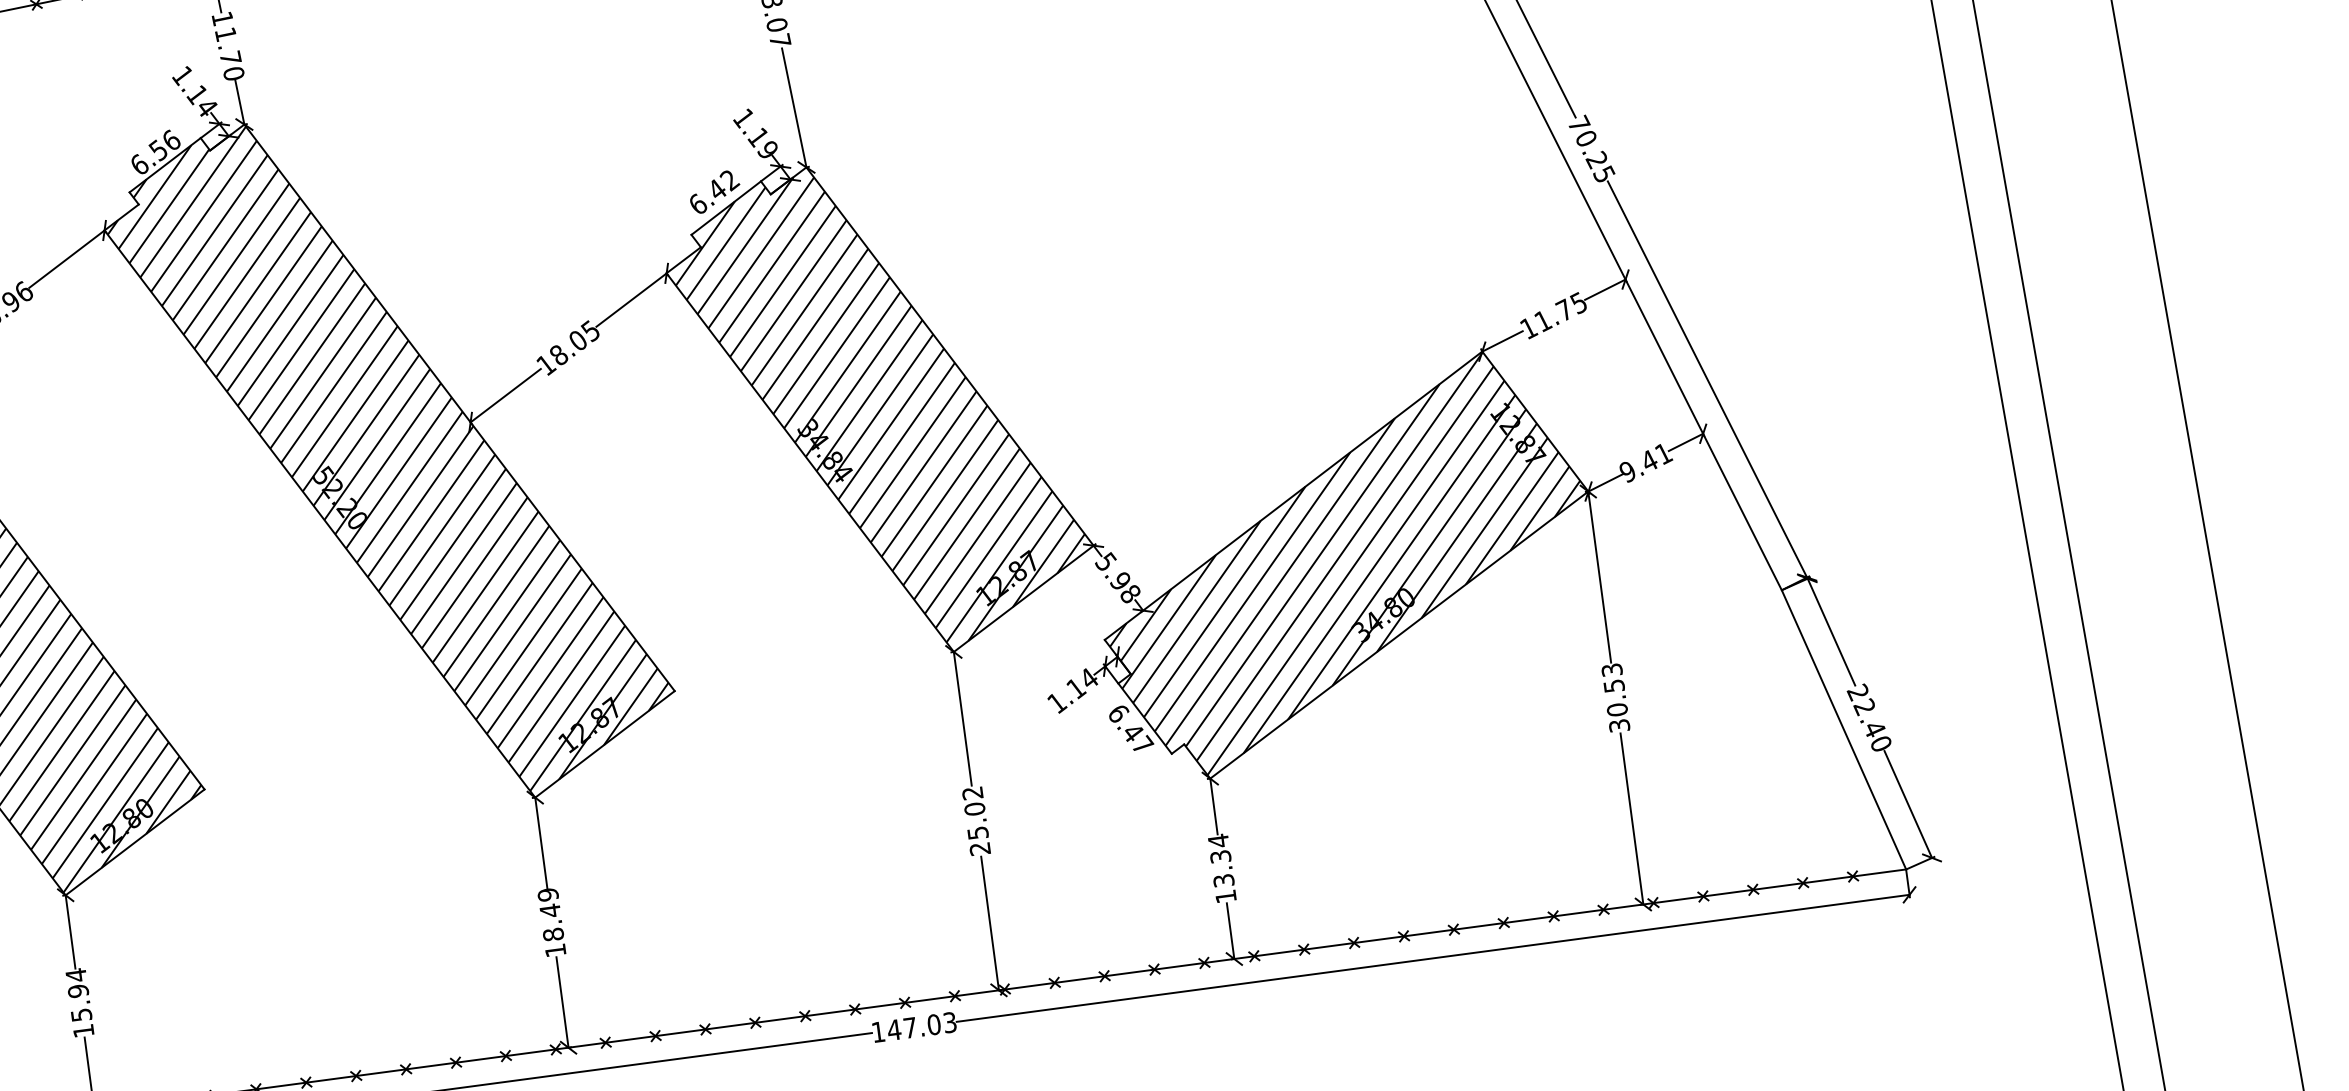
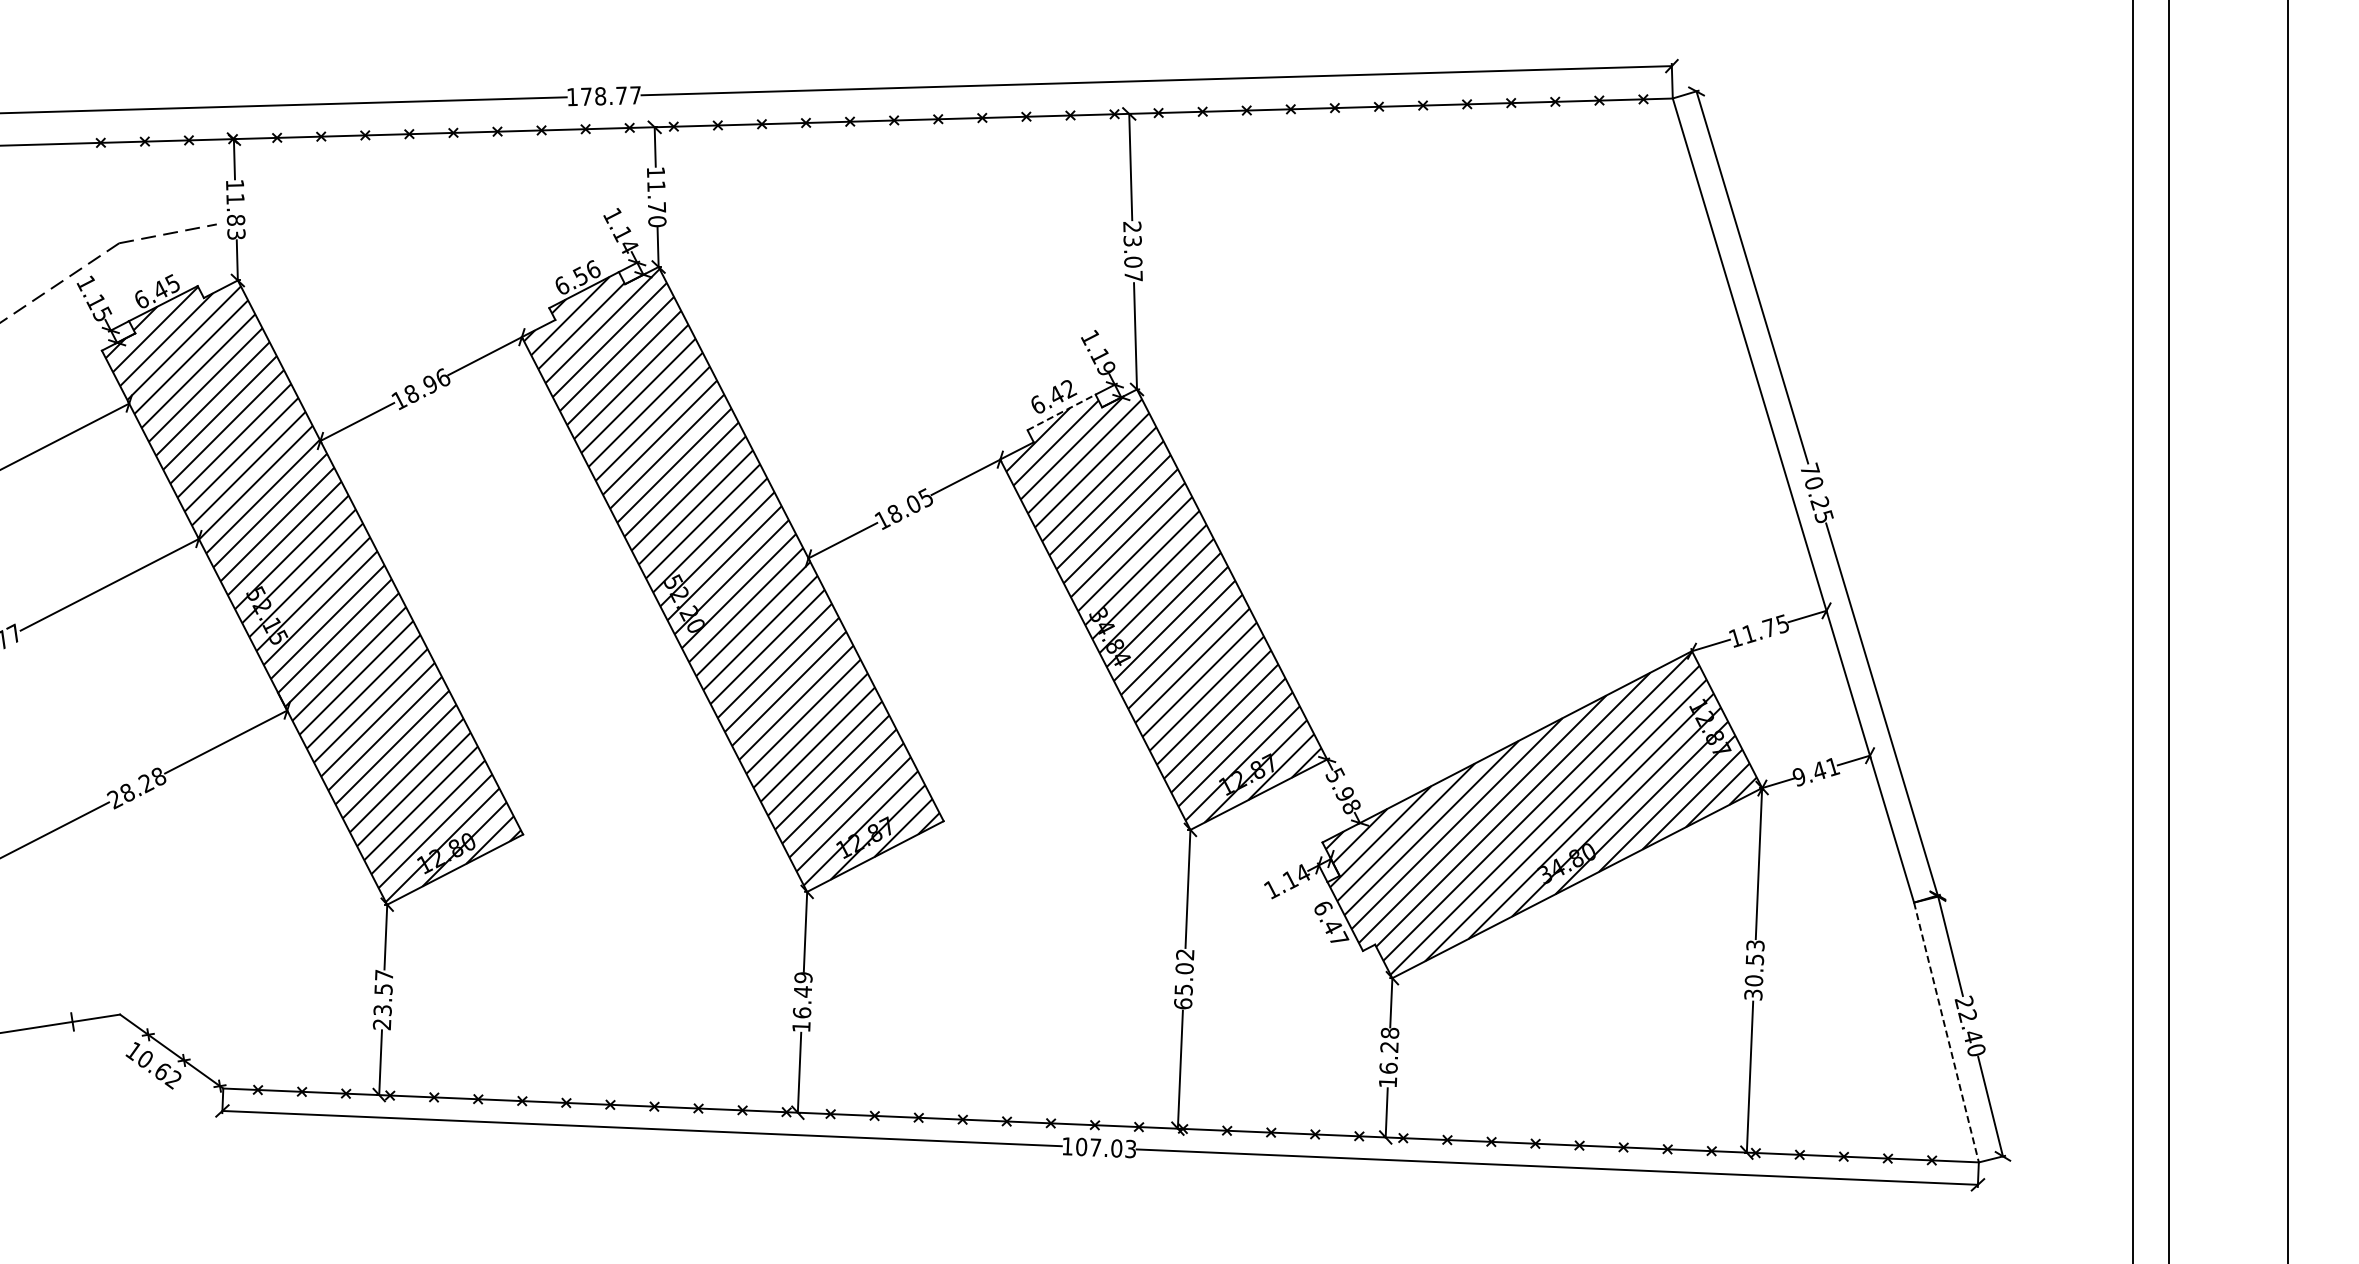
line: (727, 208) -> (1062, 412), solid -> dashed
line: (1844, 729) -> (1946, 1032), solid -> dashed
text: (979, 848) -> (1182, 1003), 25.02 -> 65.02
text: (1221, 860) -> (1389, 1050), 13.34 -> 16.28
text: (552, 934) -> (801, 1012), 18.49 -> 16.49
text: (79, 1002) -> (382, 999), 15.94 -> 23.57
text: (894, 1029) -> (1081, 1146), 147.03 -> 107.03

